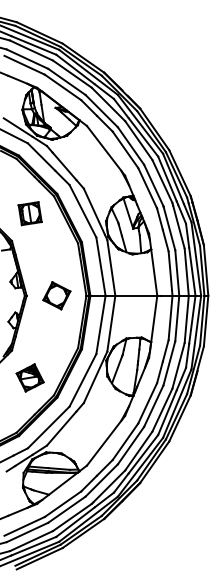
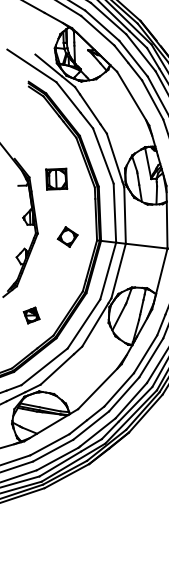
part: (29, 213) -> (55, 178), moved
part: (56, 295) -> (67, 236), size x0.7
part: (29, 377) -> (31, 315), size x0.6

